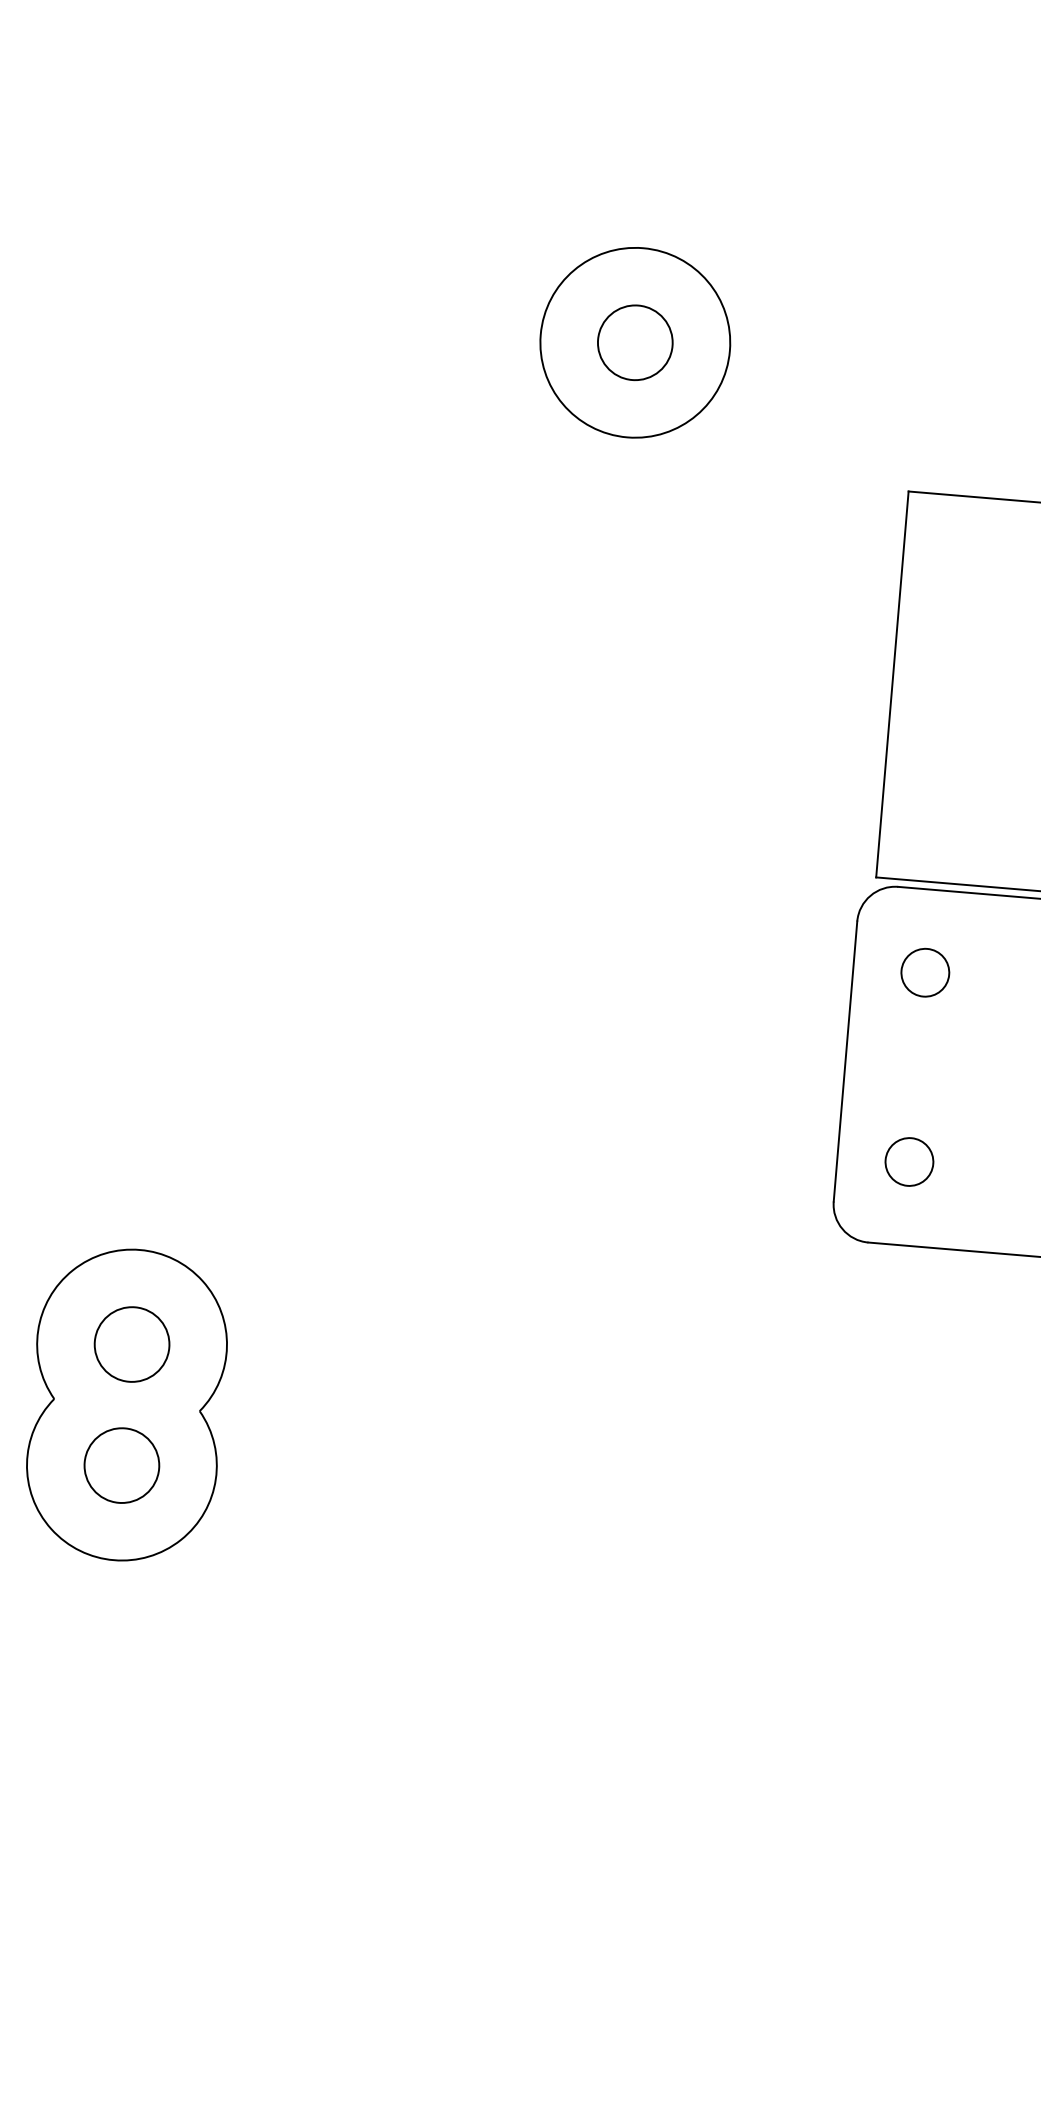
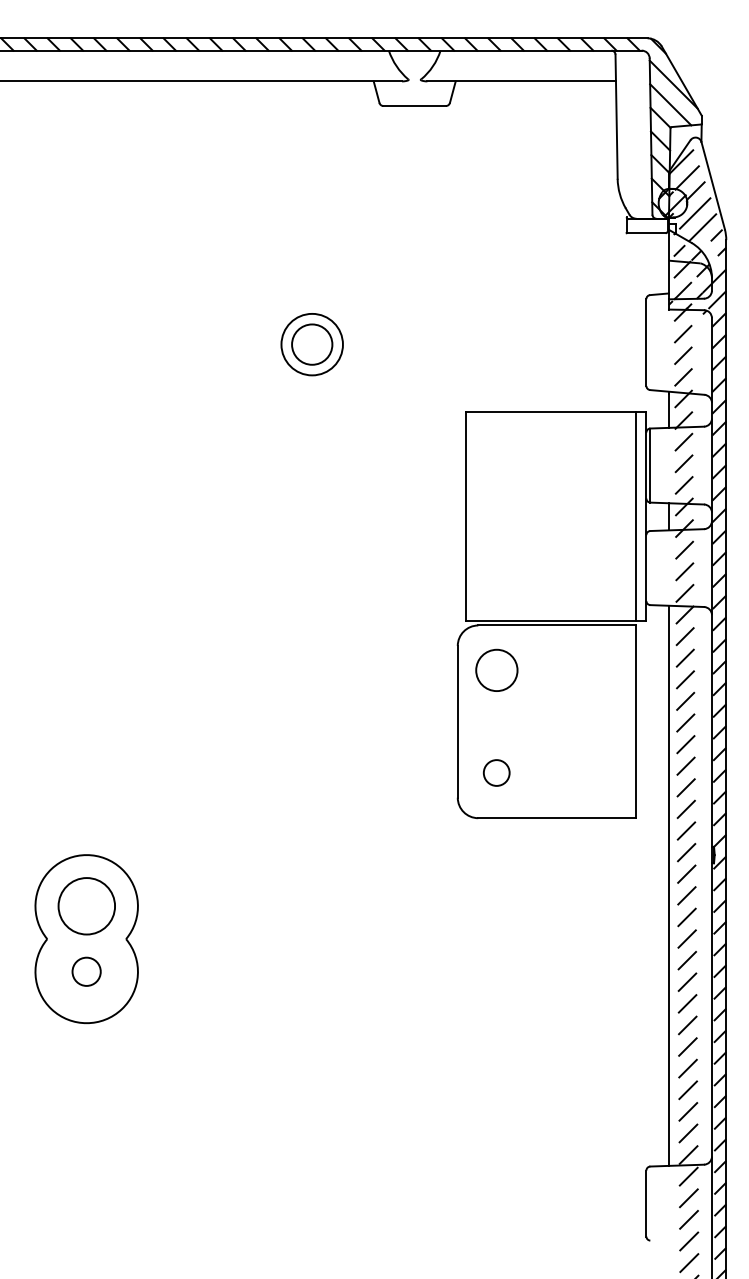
circle: (634, 342) -> (311, 344), size x0.6
circle: (924, 972) -> (496, 670), size x1.6
circle: (131, 1344) -> (86, 906), size x1.4
circle: (121, 1464) -> (86, 971), size x0.7

